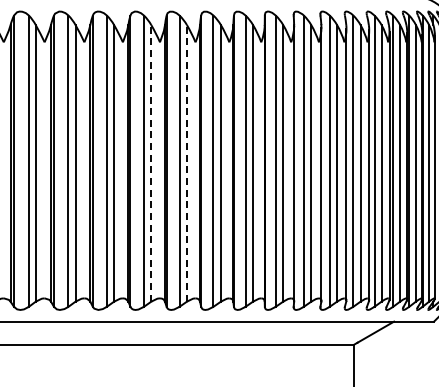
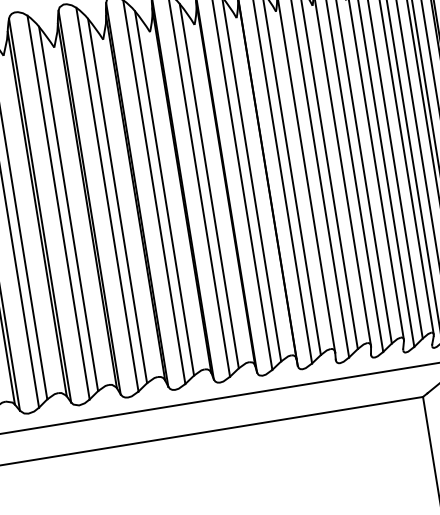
line: (151, 162) -> (117, 199), dashed -> solid
line: (186, 162) -> (163, 192), dashed -> solid

